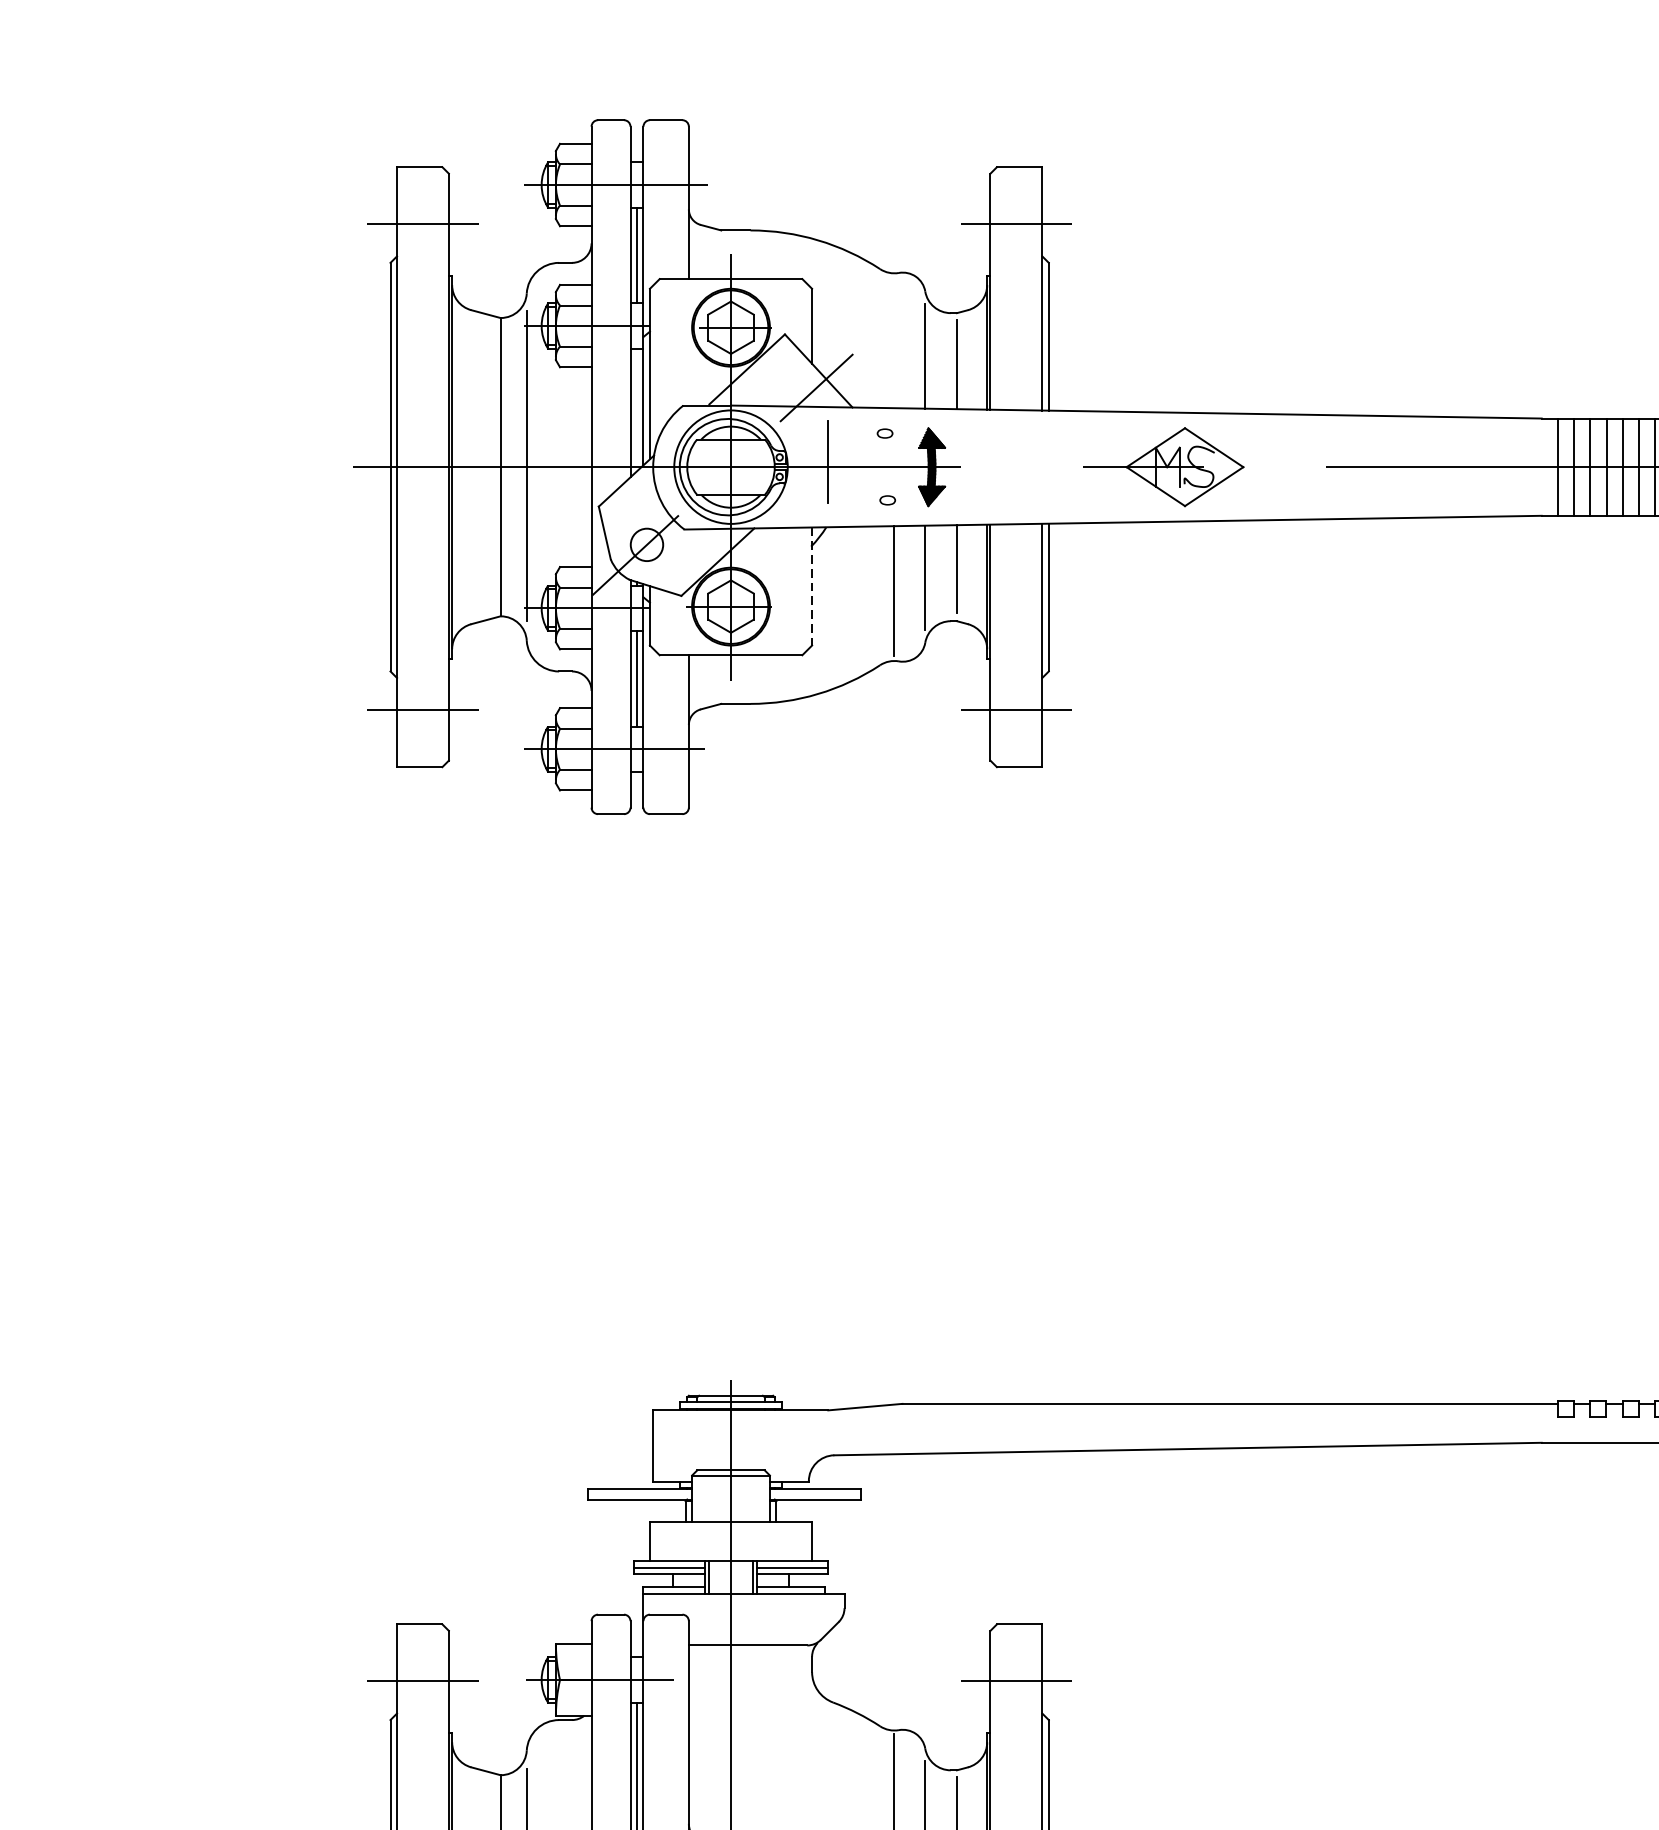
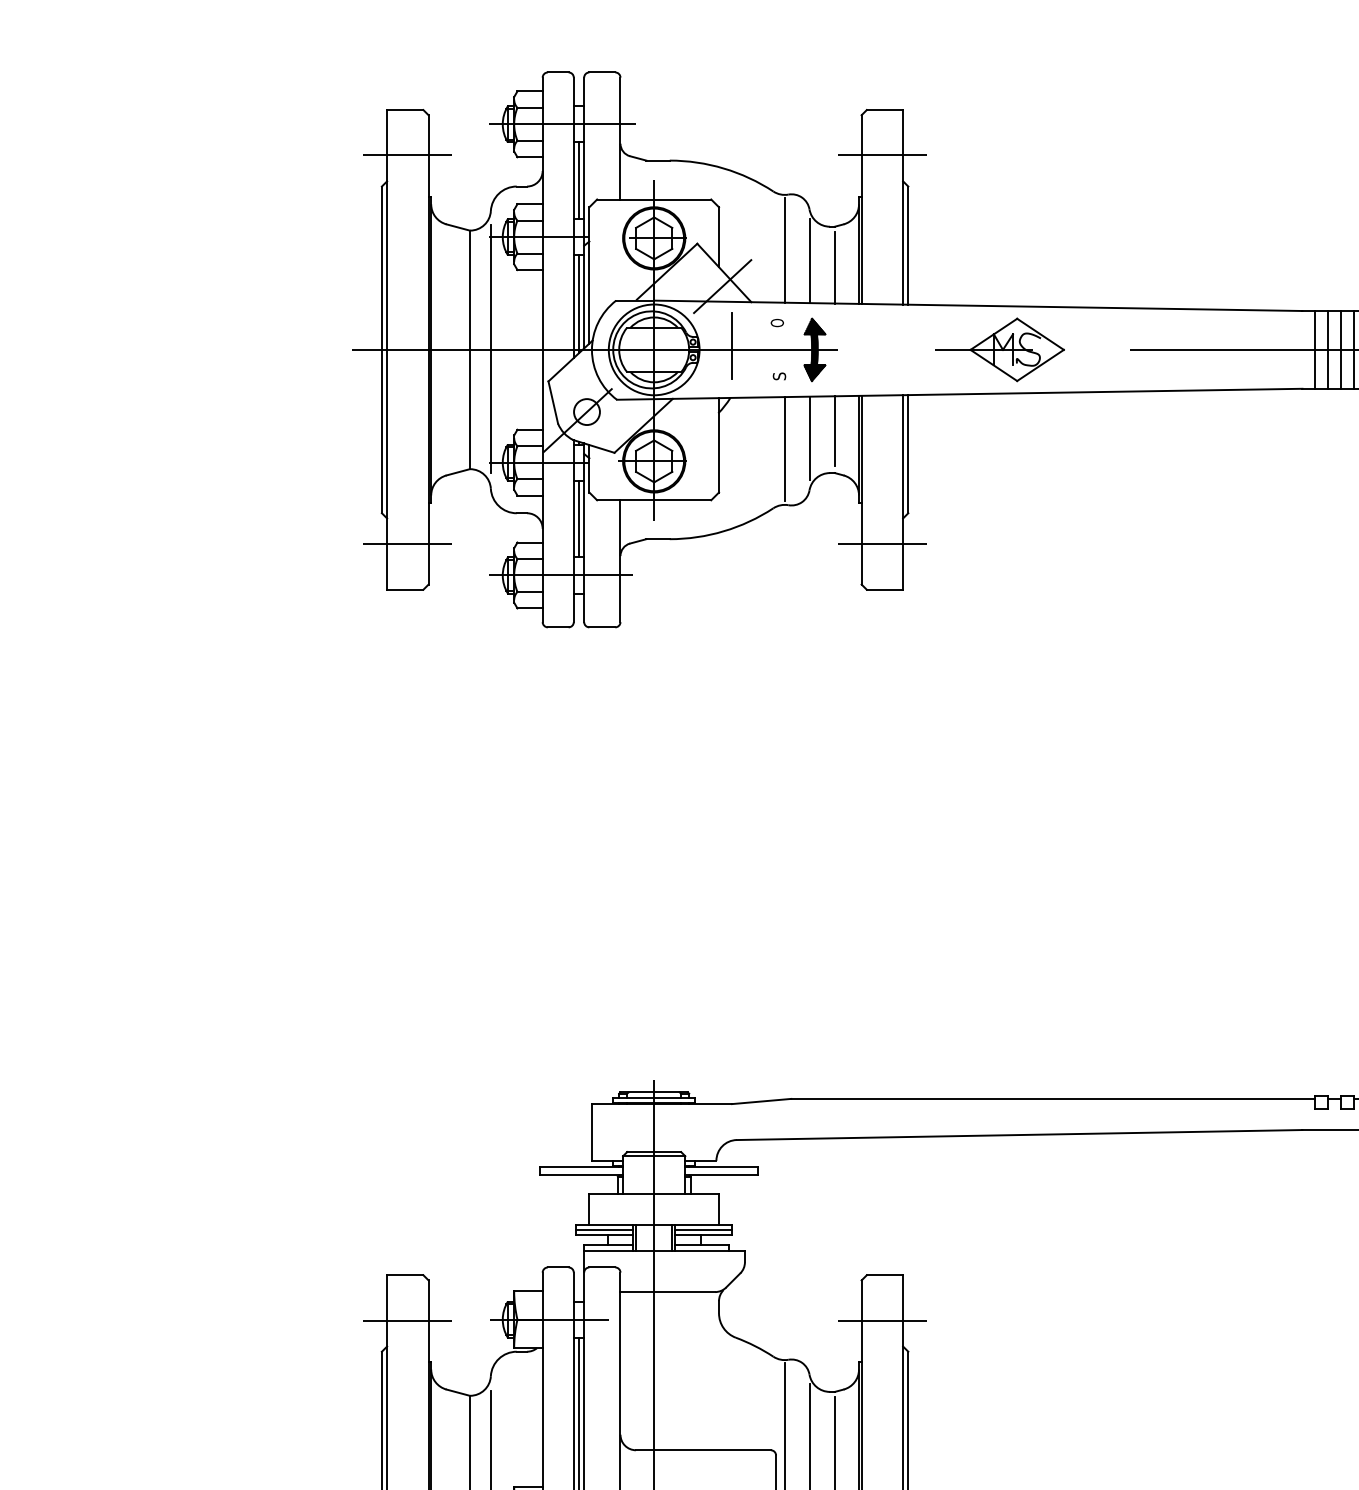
line: (893, 341) -> (784, 249), added
line: (637, 410) -> (579, 304), added
text: (887, 500) -> (779, 376), O -> S
line: (812, 586) -> (719, 445), dashed -> solid

